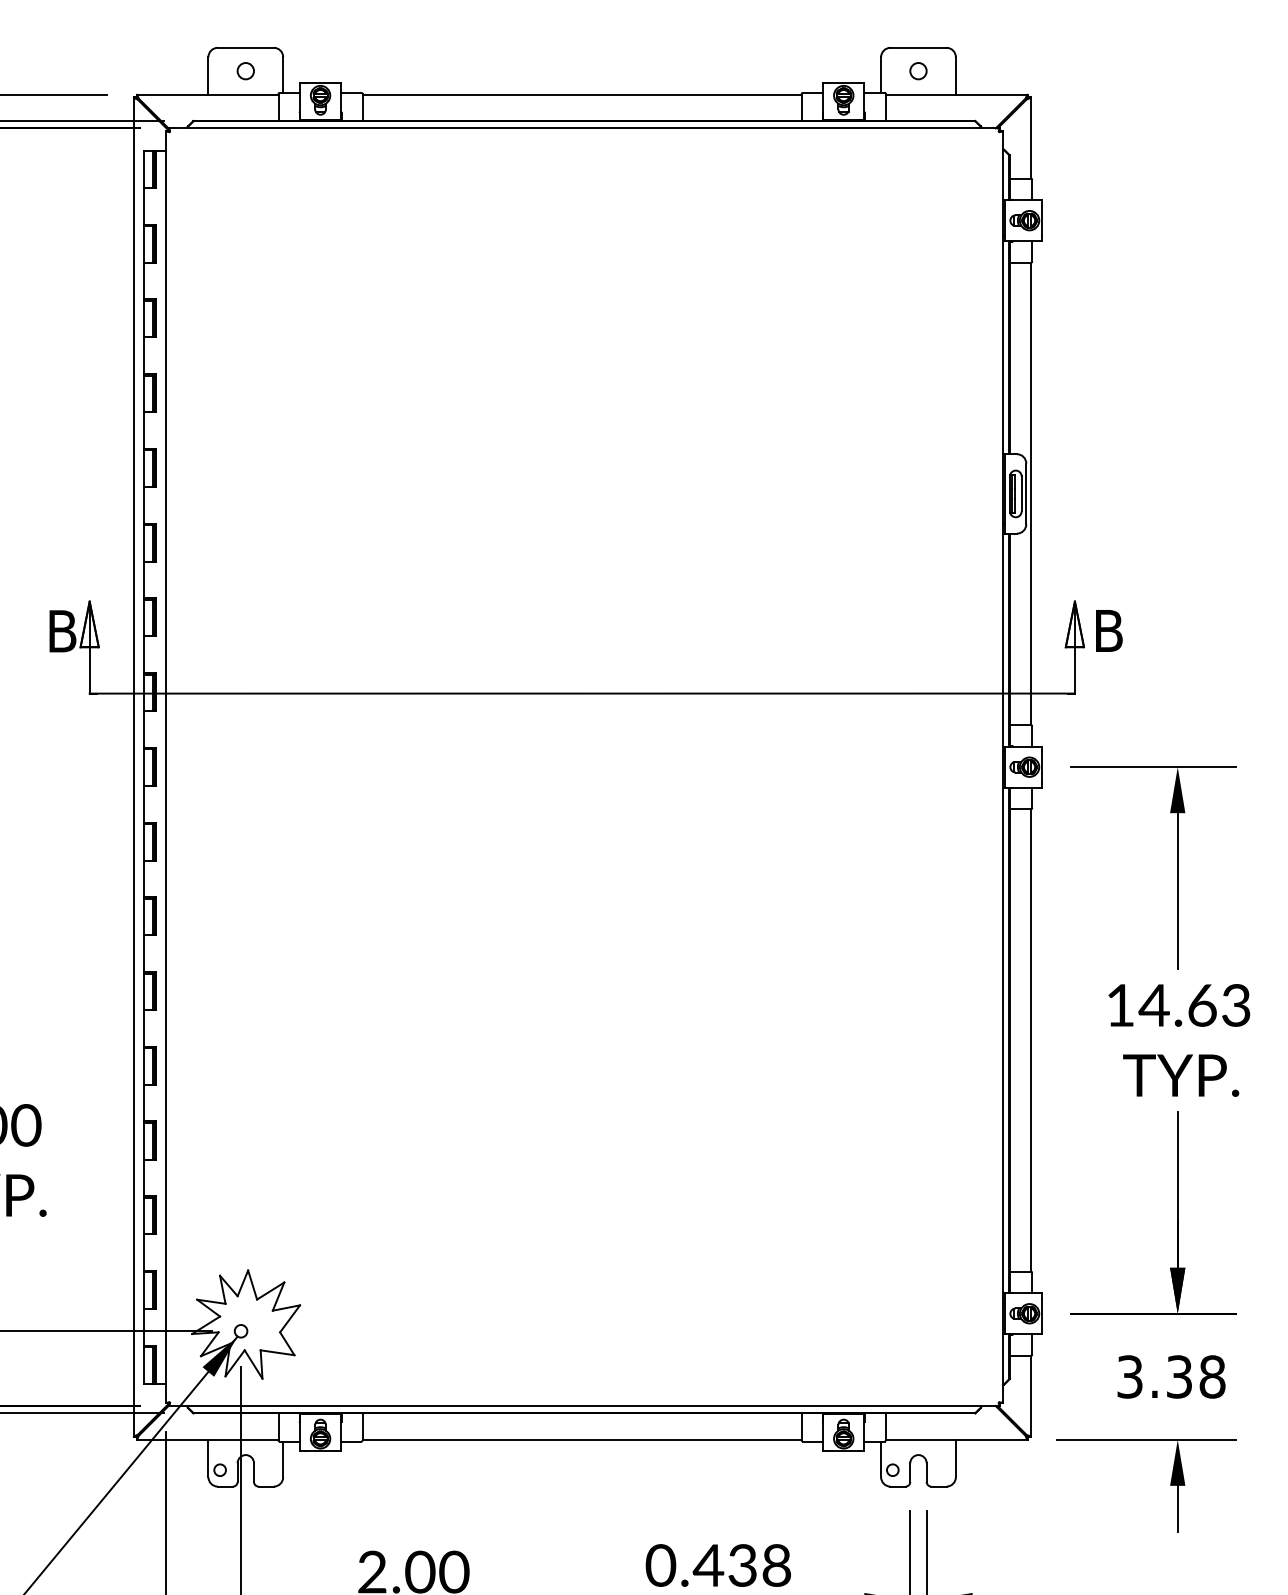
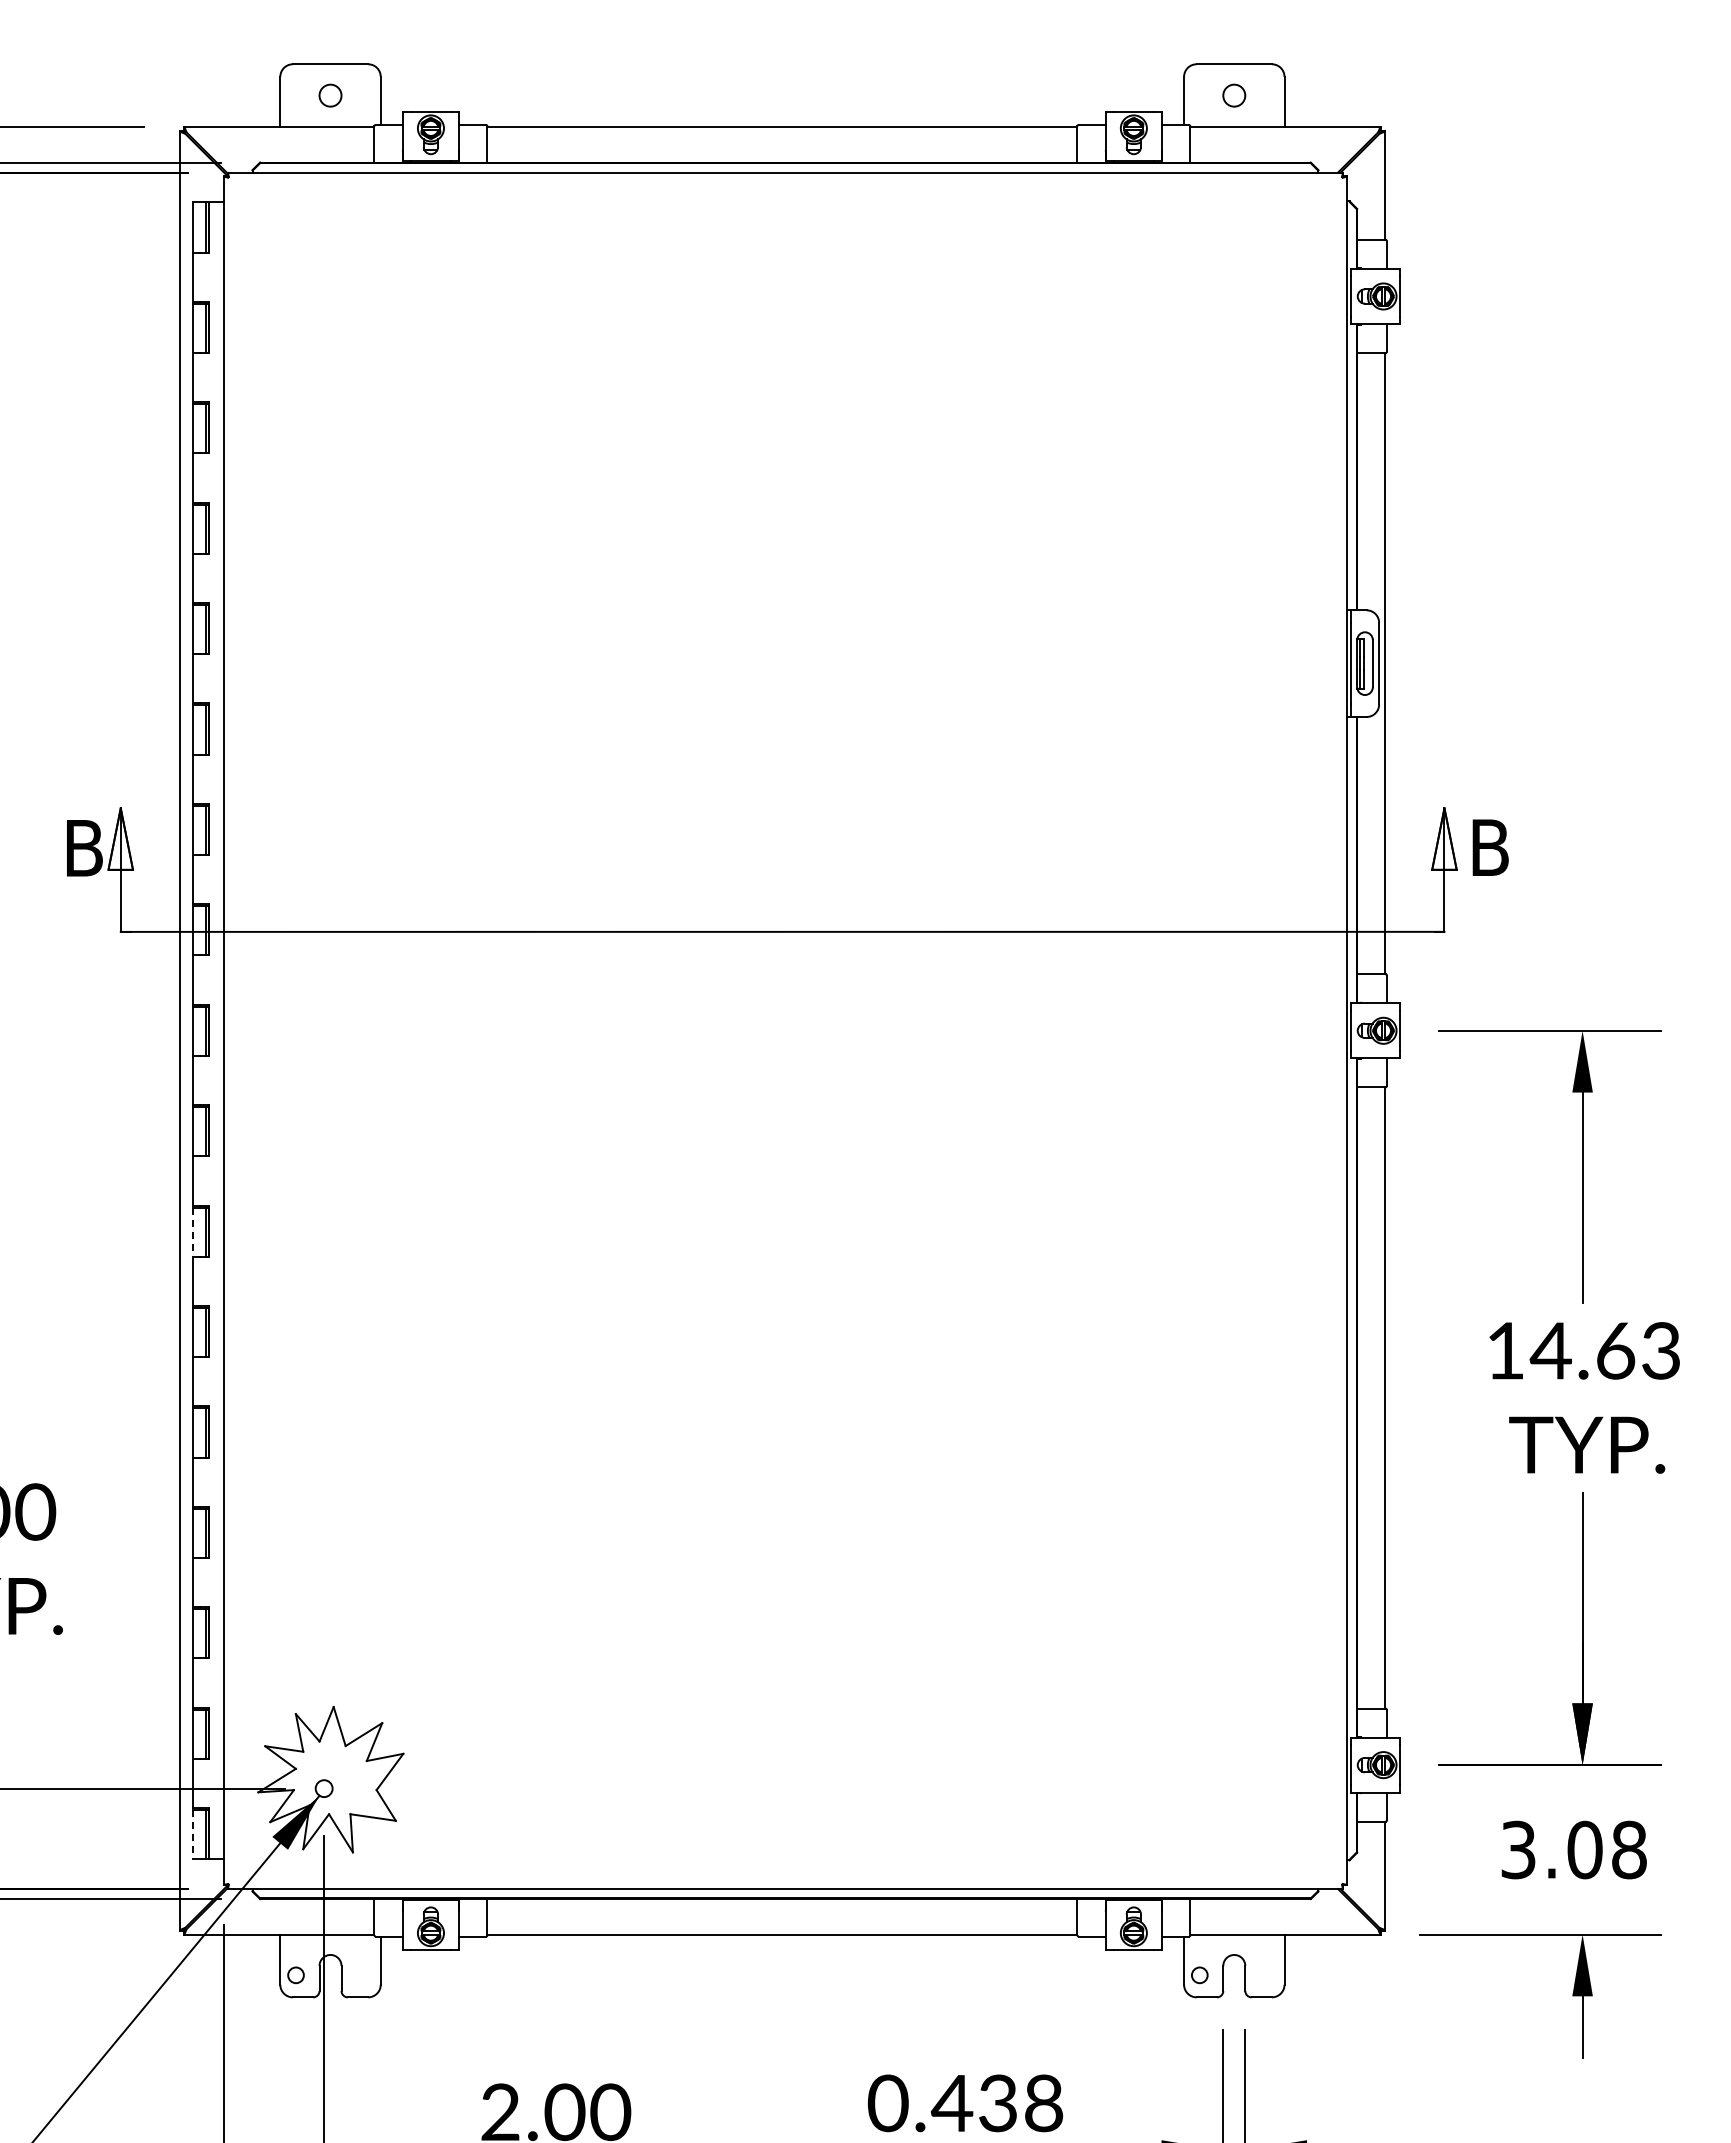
line: (143, 917) -> (193, 1232), solid -> dashed
line: (143, 1365) -> (193, 1834), solid -> dashed
text: (1179, 1376) -> (1584, 1849), 3.38 -> 3.08

